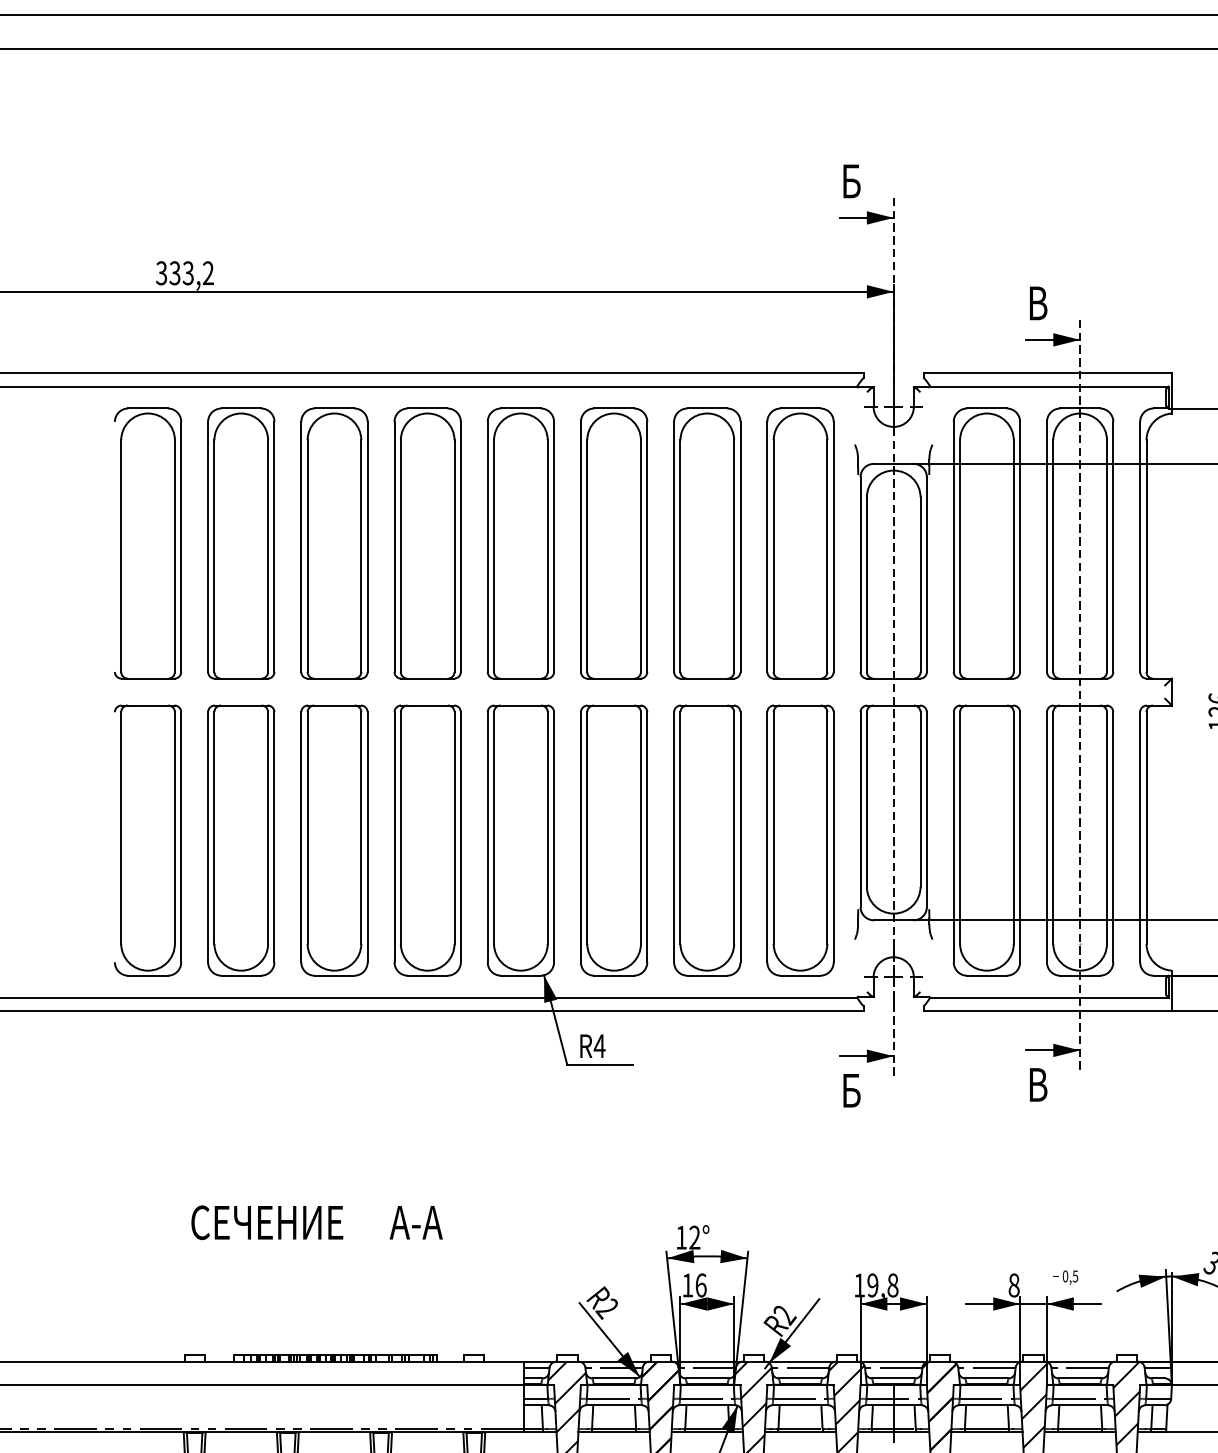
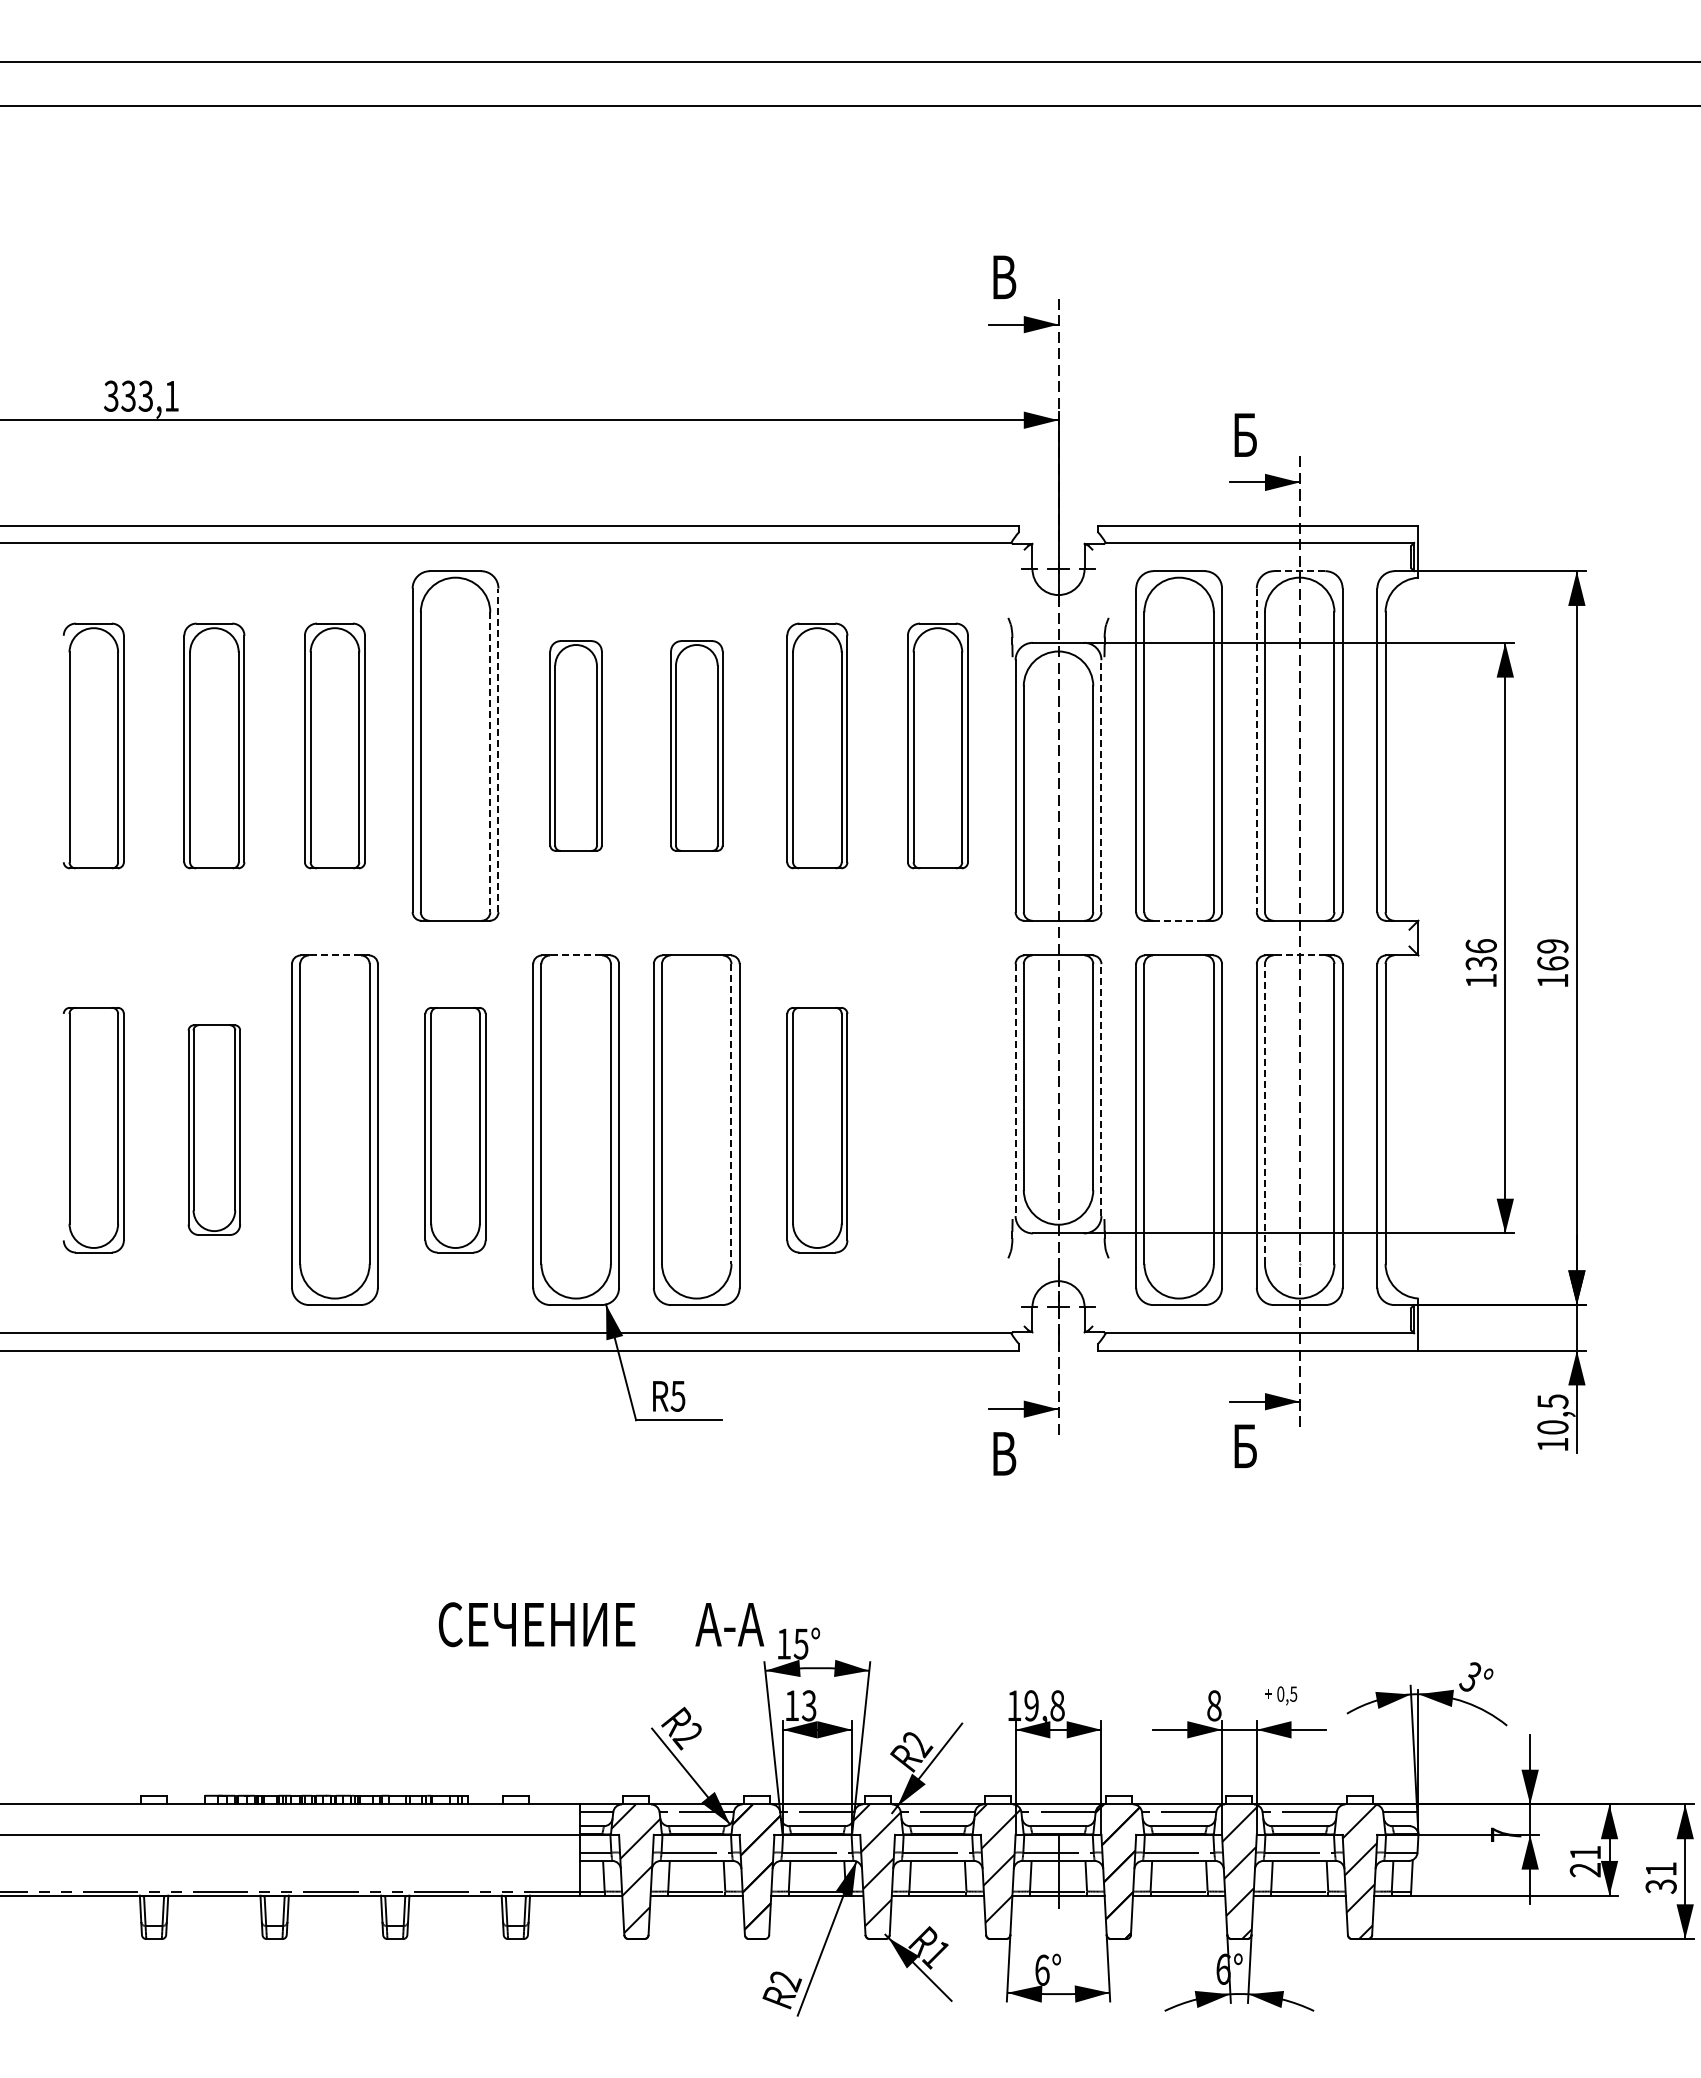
text: (853, 179) -> (1006, 275), Б -> В
text: (208, 272) -> (171, 395), 333,2 -> 333,1
text: (1040, 302) -> (1248, 433), В -> Б
line: (1079, 408) -> (1299, 571), solid -> dashed
part: (147, 543) -> (93, 745), size x0.7
part: (241, 543) -> (214, 745), size x0.7
part: (334, 543) -> (334, 745), size x0.7
part: (520, 543) -> (575, 745), size x0.6
part: (613, 543) -> (696, 745), size x0.6
part: (707, 543) -> (817, 745), size x0.7
part: (800, 543) -> (937, 745), size x0.7
line: (460, 547) -> (498, 750), solid -> dashed
line: (1046, 547) -> (1256, 750), solid -> dashed
line: (454, 556) -> (490, 762), solid -> dashed
line: (926, 574) -> (1101, 786), solid -> dashed
line: (987, 678) -> (1179, 920), solid -> dashed
line: (334, 705) -> (334, 955), solid -> dashed
line: (520, 705) -> (575, 955), solid -> dashed
line: (1079, 705) -> (1299, 955), solid -> dashed
line: (860, 809) -> (1015, 1090), solid -> dashed
line: (926, 809) -> (1101, 1090), solid -> dashed
line: (640, 827) -> (731, 1113), solid -> dashed
line: (1052, 827) -> (1264, 1113), solid -> dashed
part: (147, 840) -> (93, 1129), size x0.7
part: (241, 840) -> (214, 1129), size x0.6
part: (427, 840) -> (455, 1129), size x0.7
part: (707, 840) -> (817, 1129), size x0.7
part: (800, 840) -> (937, 1129), removed
text: (599, 1046) -> (677, 1396), R4 -> R5
text: (1040, 1083) -> (1248, 1444), В -> Б
text: (853, 1089) -> (1006, 1452), Б -> В
text: (317, 1222) -> (601, 1624), moved
text: (694, 1237) -> (800, 1643), 12° -> 15°
text: (700, 1285) -> (808, 1705), 16 -> 13

